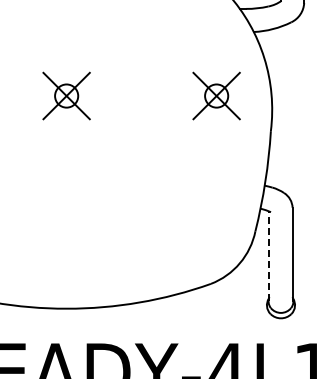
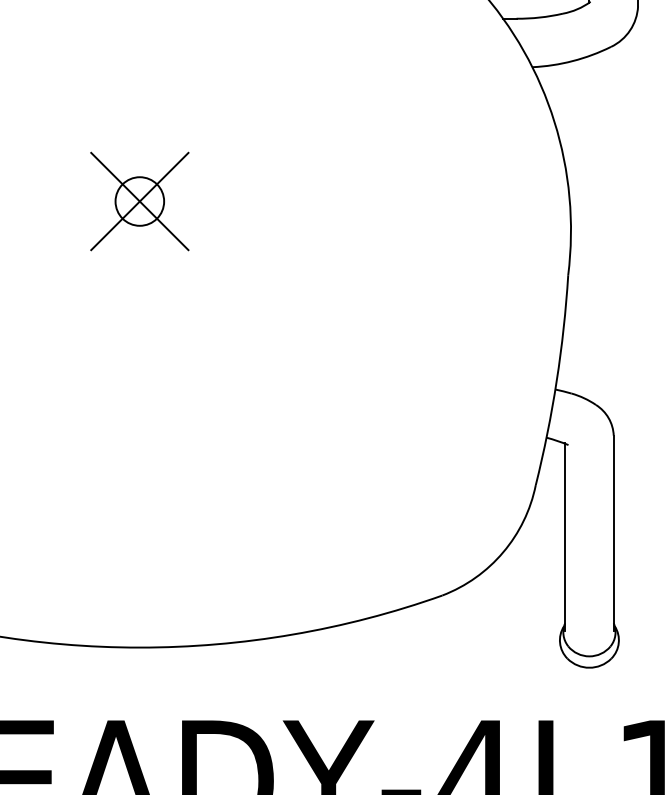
part: (216, 95) -> (454, 200), removed
line: (269, 256) -> (565, 538), dashed -> solid

